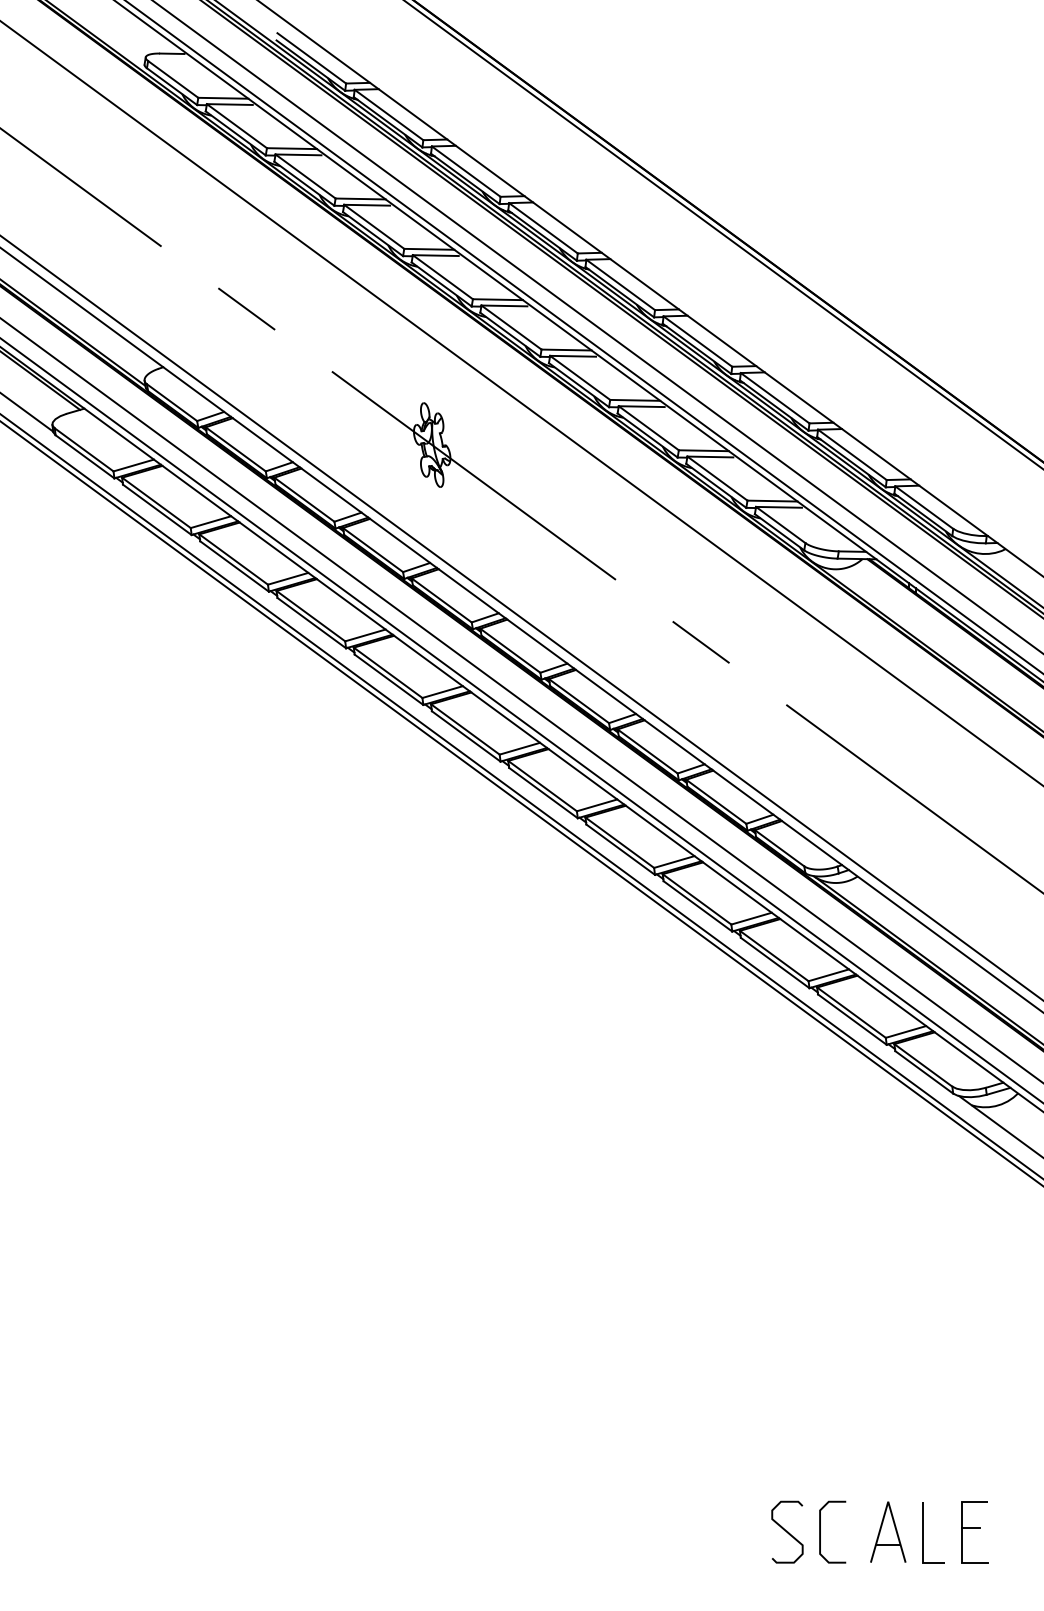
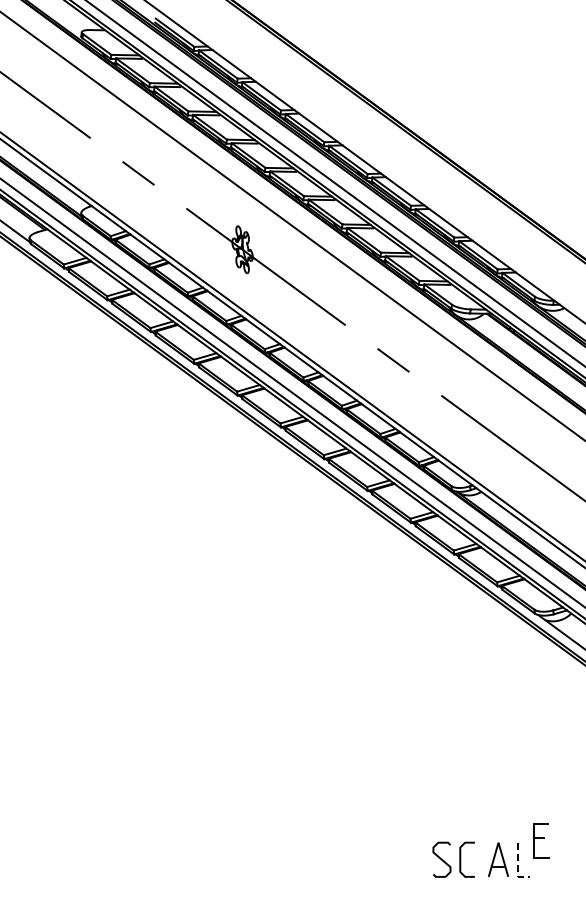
part: (975, 1531) -> (541, 840), moved
line: (923, 1545) -> (518, 867), solid -> dashed

